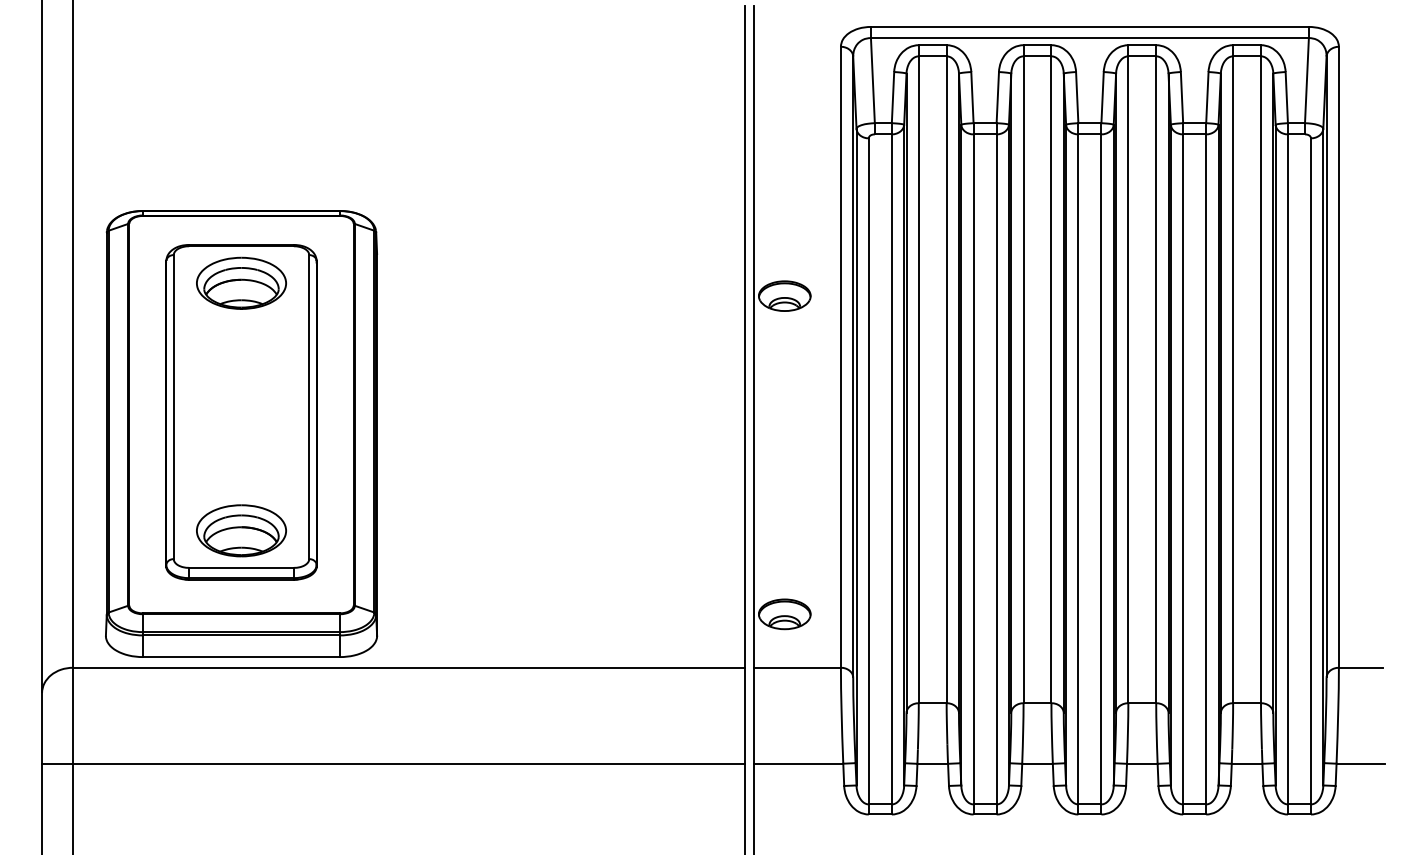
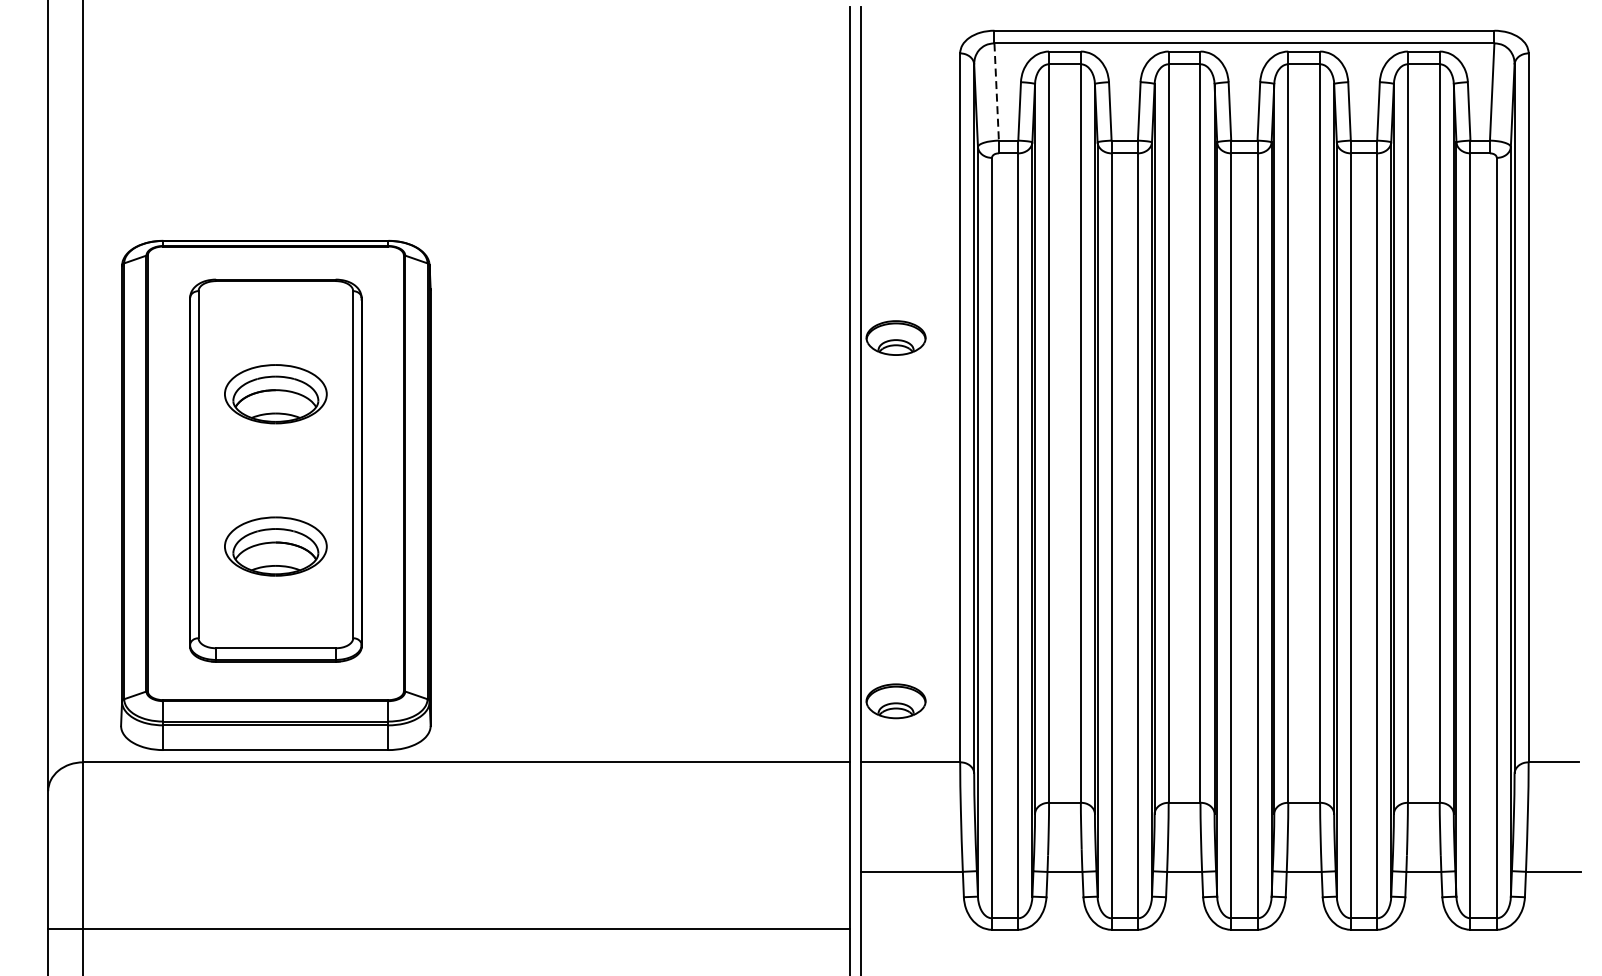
line: (872, 80) -> (996, 91), solid -> dashed
part: (241, 282) -> (275, 393), moved
part: (241, 530) -> (275, 546), moved
line: (393, 763) -> (449, 928), moved

